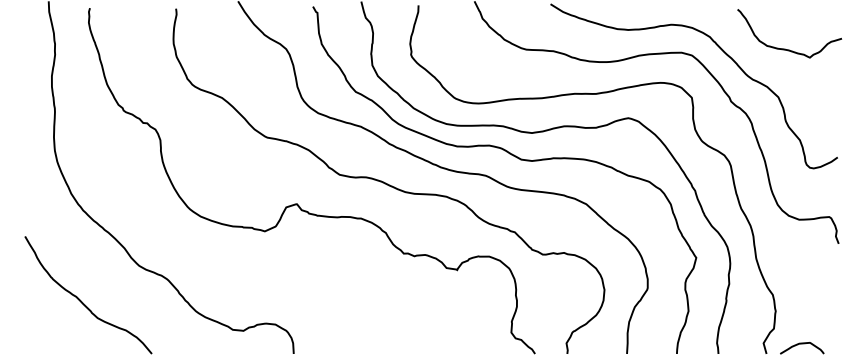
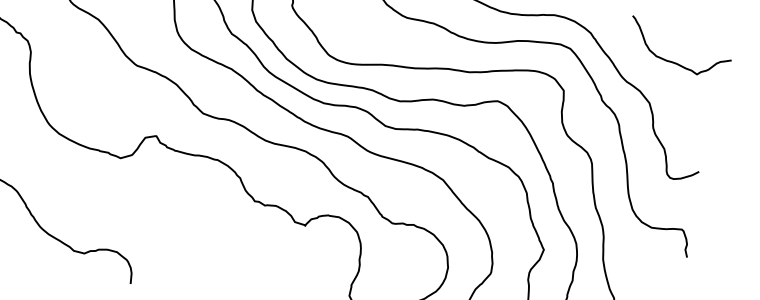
curve: (785, 48) -> (674, 61), moved

